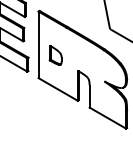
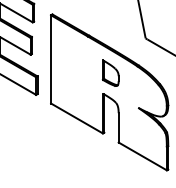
part: (55, 55) -> (110, 73), moved

